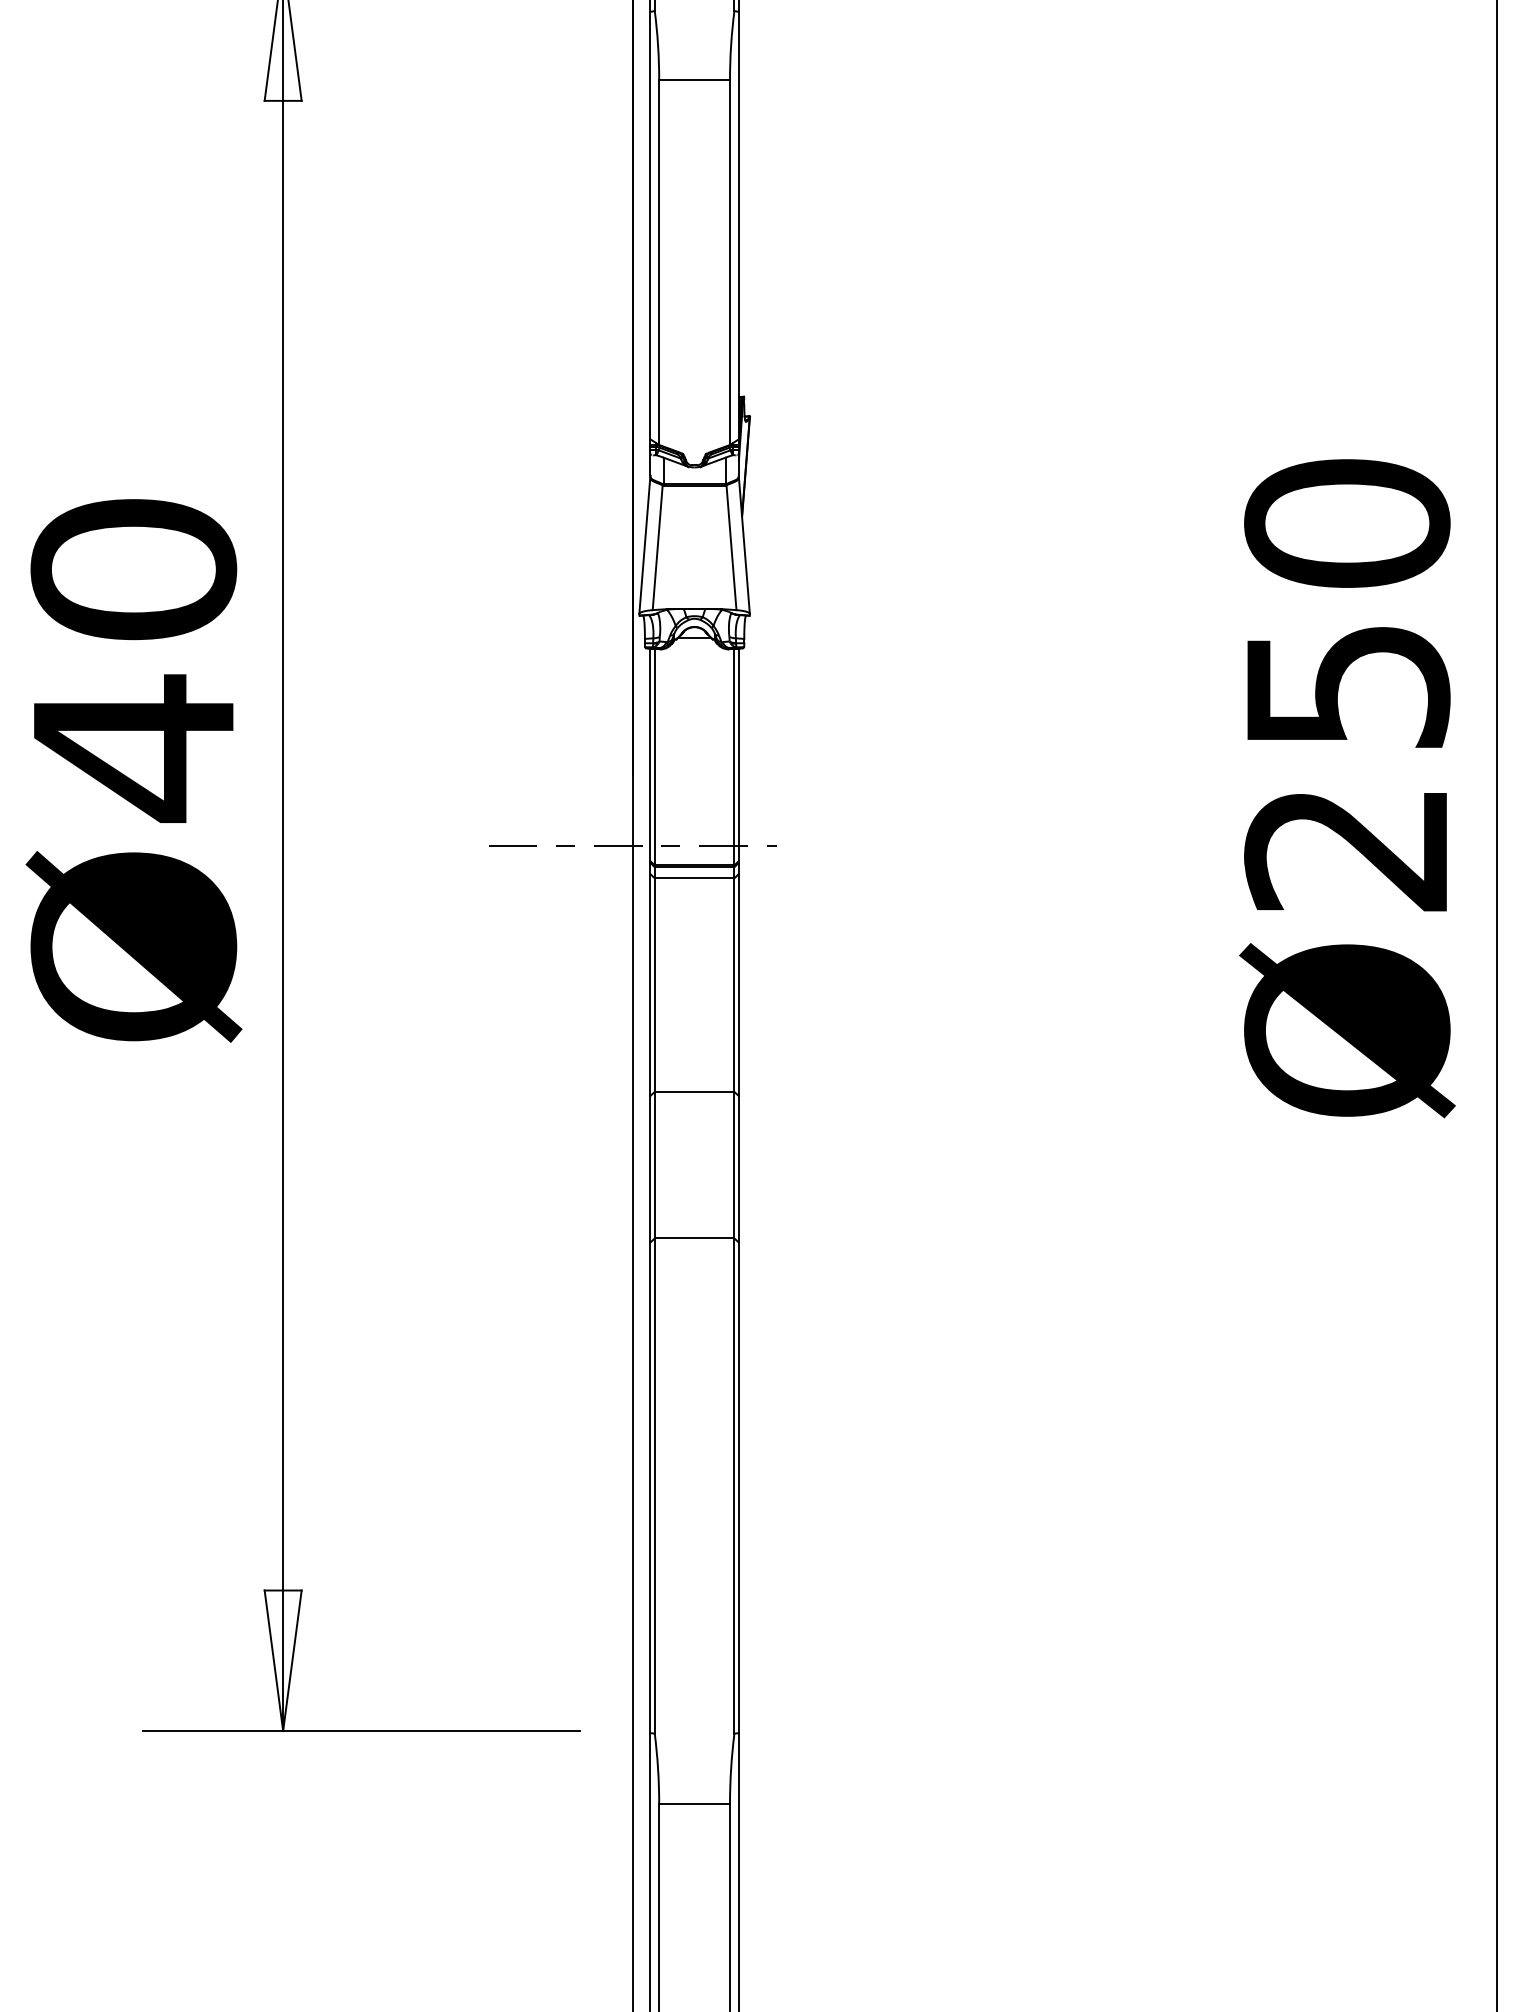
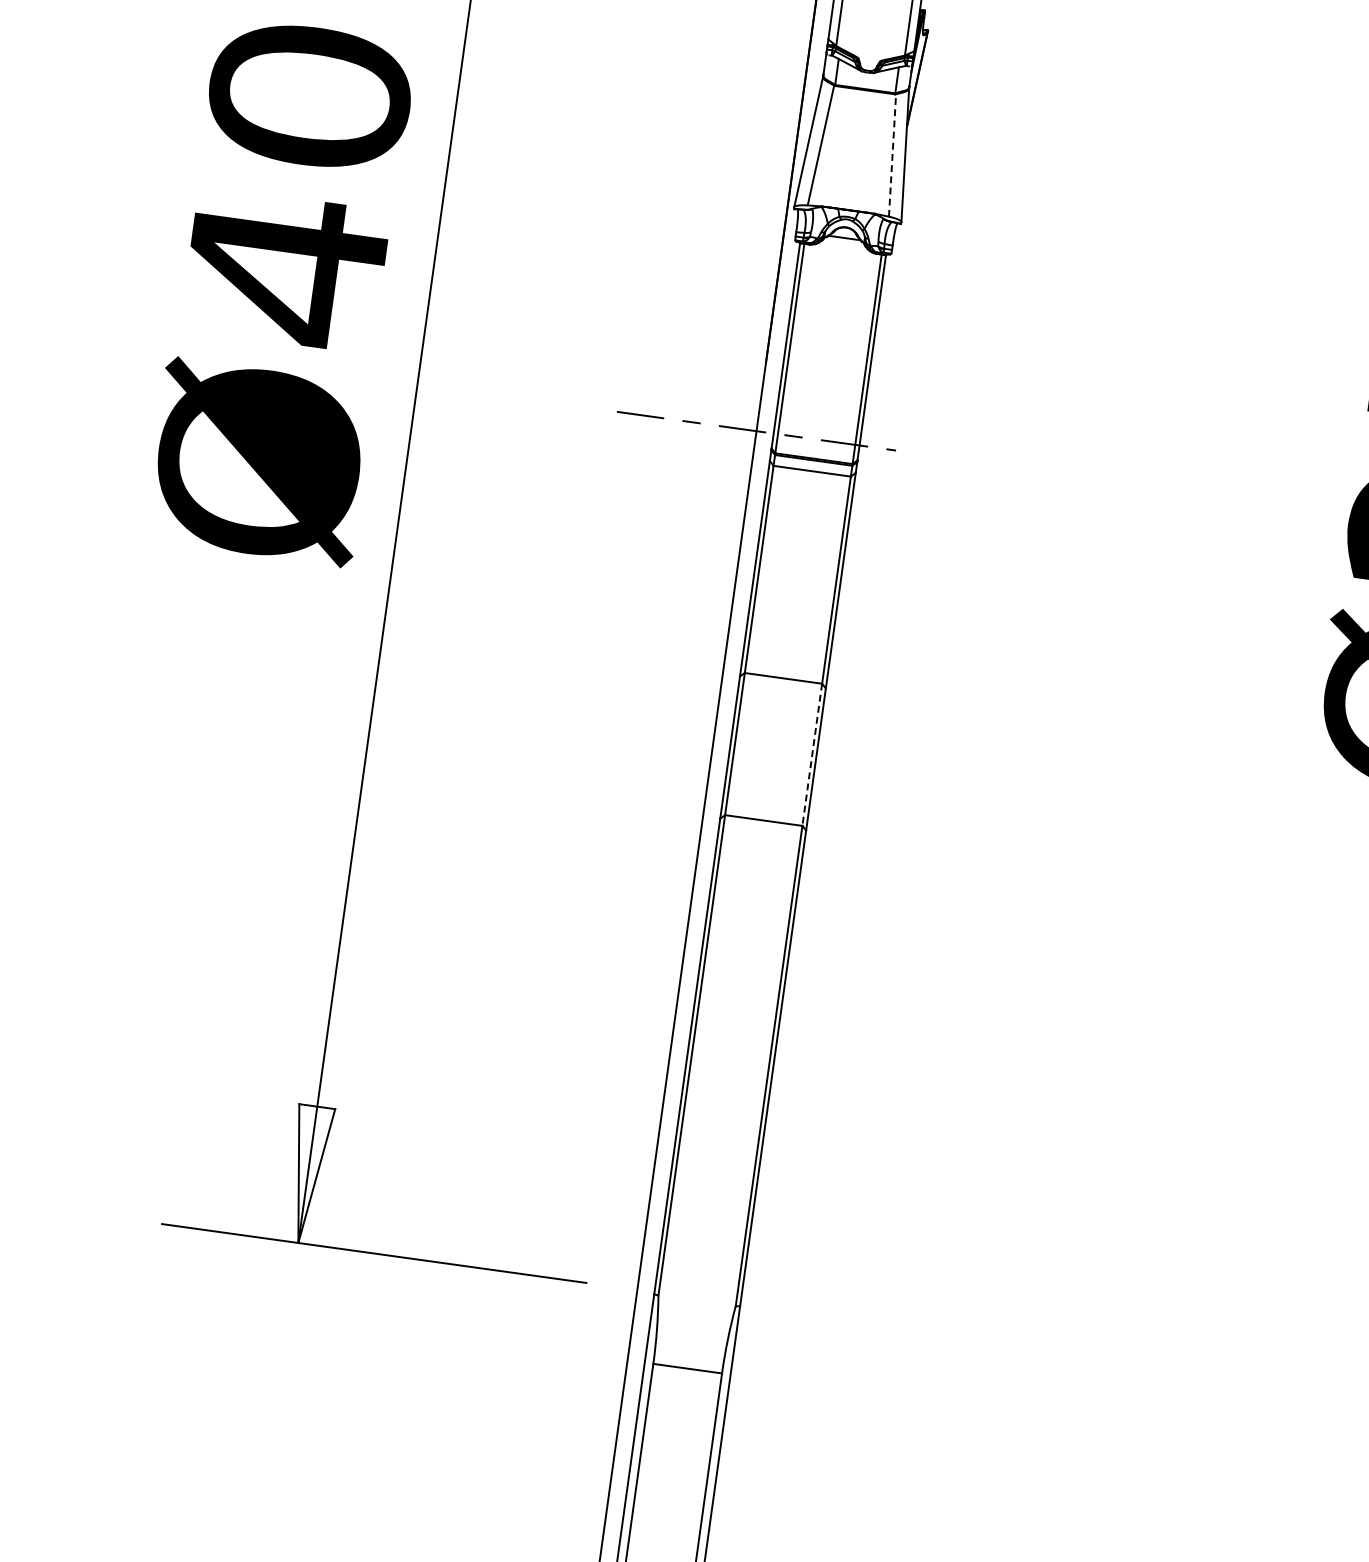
line: (731, 547) -> (892, 155), solid -> dashed
line: (734, 1165) -> (812, 755), solid -> dashed

